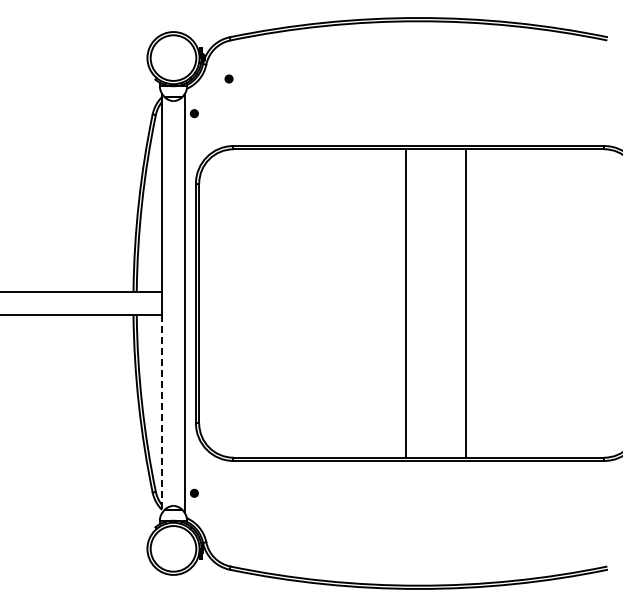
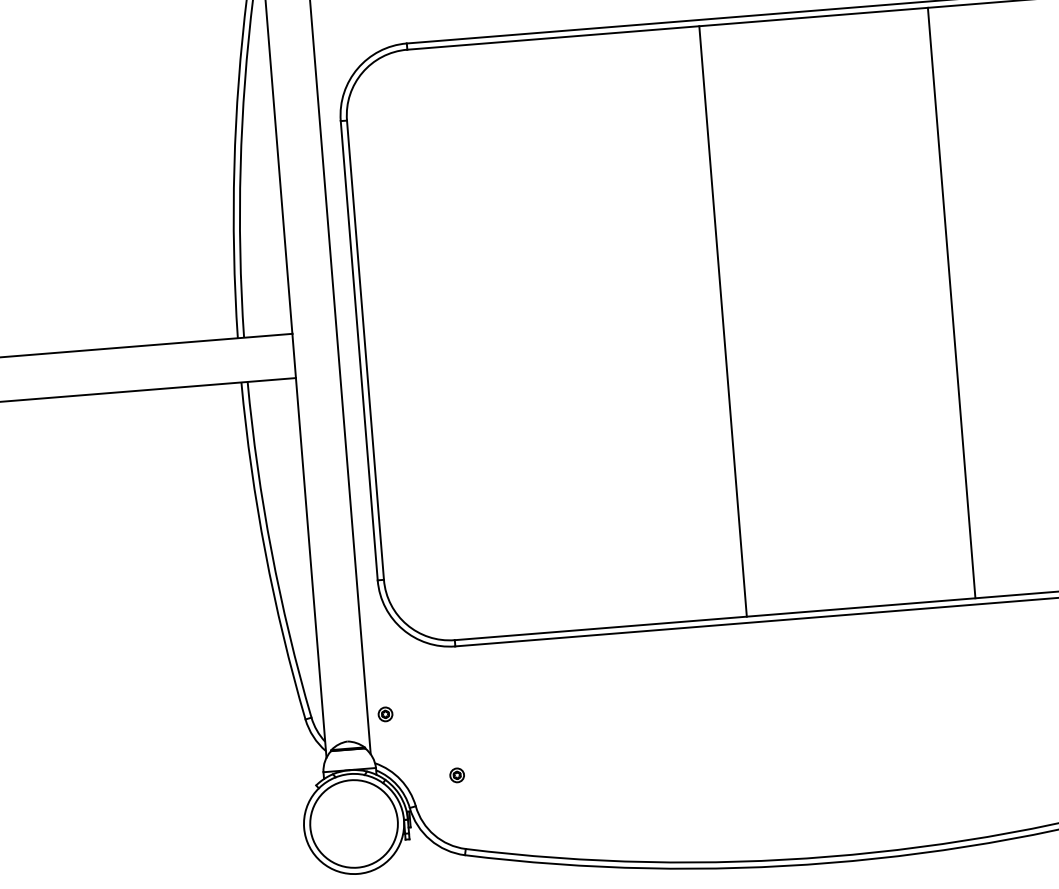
line: (405, 303) -> (722, 321), moved
line: (466, 303) -> (951, 303), moved
line: (161, 414) -> (310, 568), dashed -> solid
part: (228, 527) -> (456, 774), added

